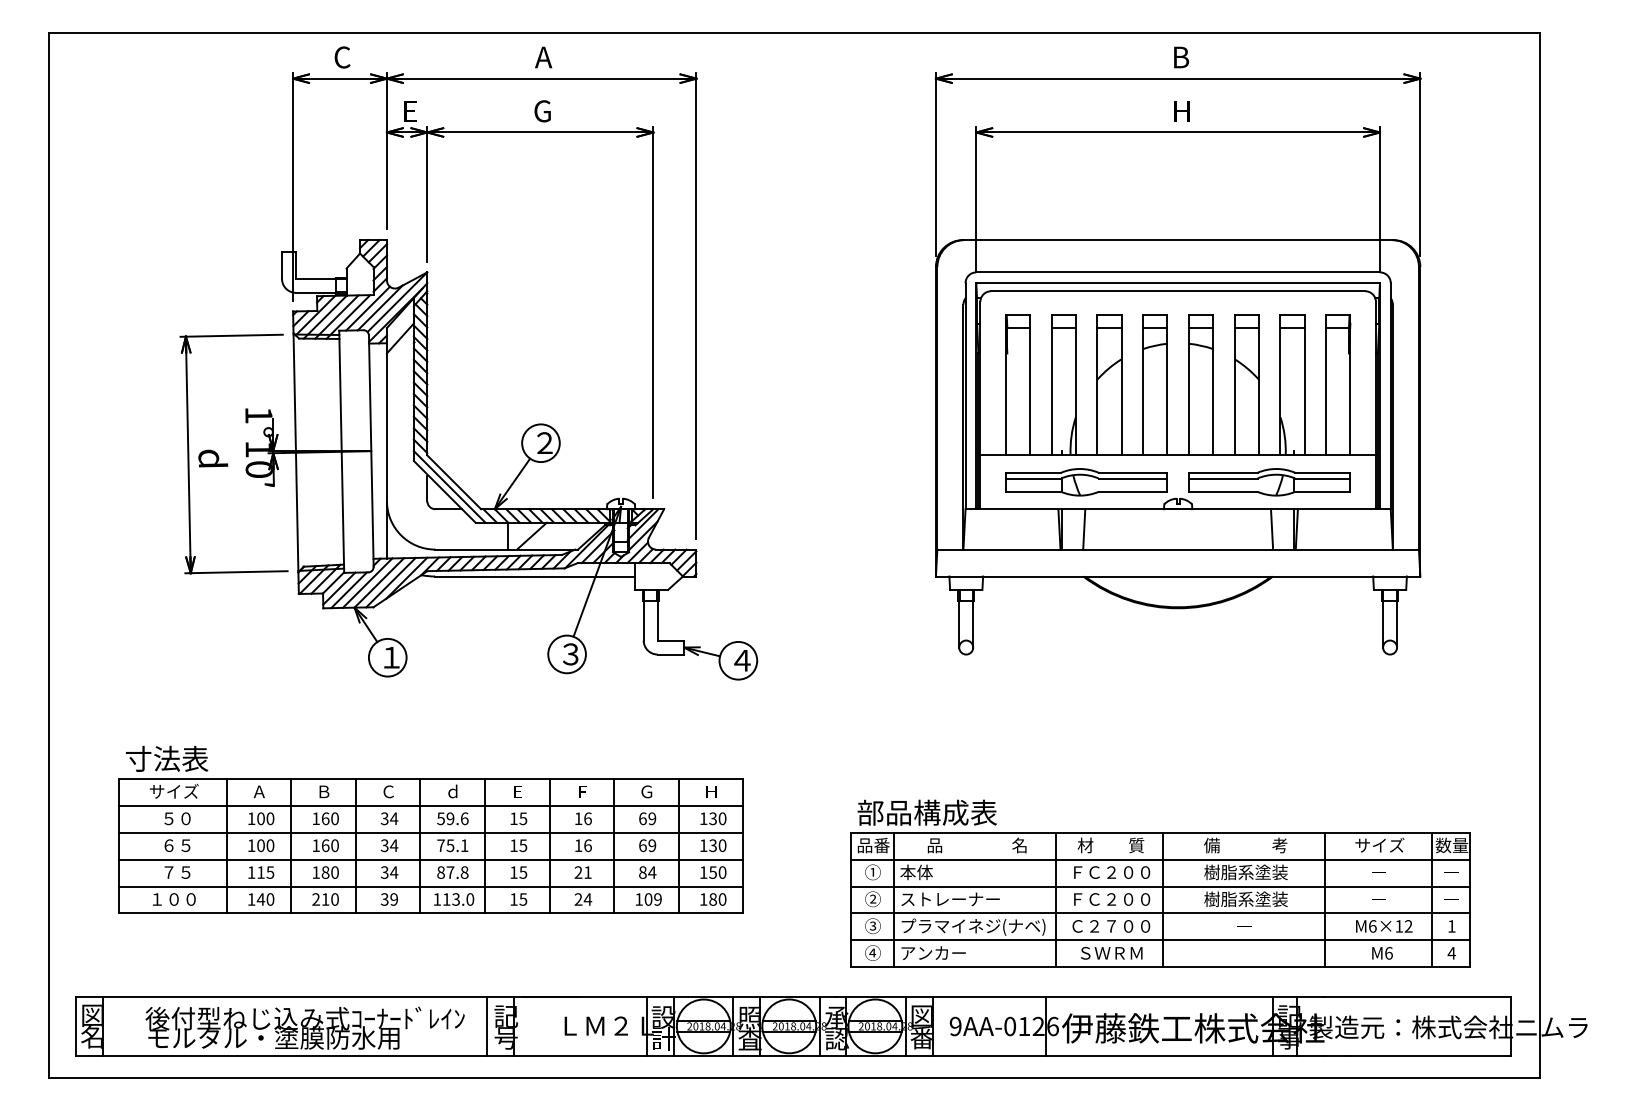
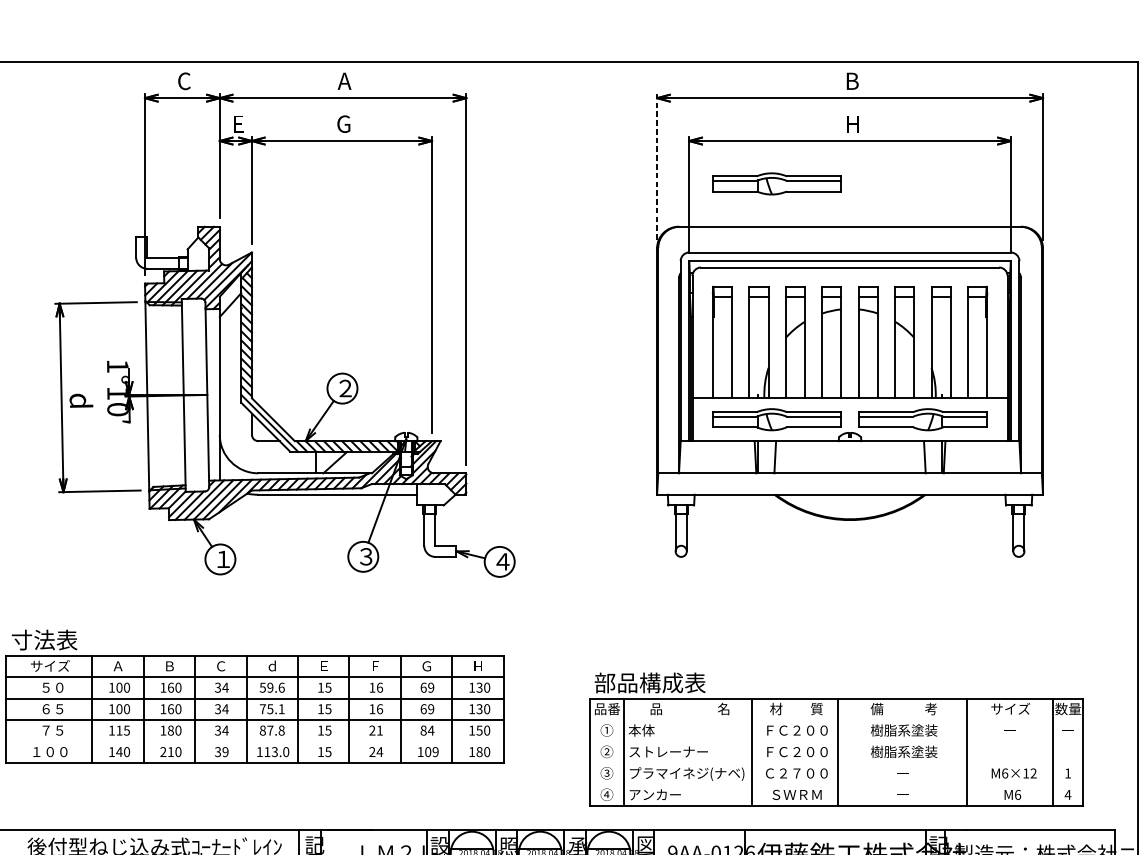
line: (935, 164) -> (656, 166), solid -> dashed
part: (1086, 186) -> (777, 184), added
line: (1160, 859) -> (835, 720), removed
line: (431, 886) -> (255, 741), removed
line: (1160, 886) -> (835, 741), removed
line: (1160, 913) -> (835, 763), removed
line: (1160, 940) -> (835, 784), removed

